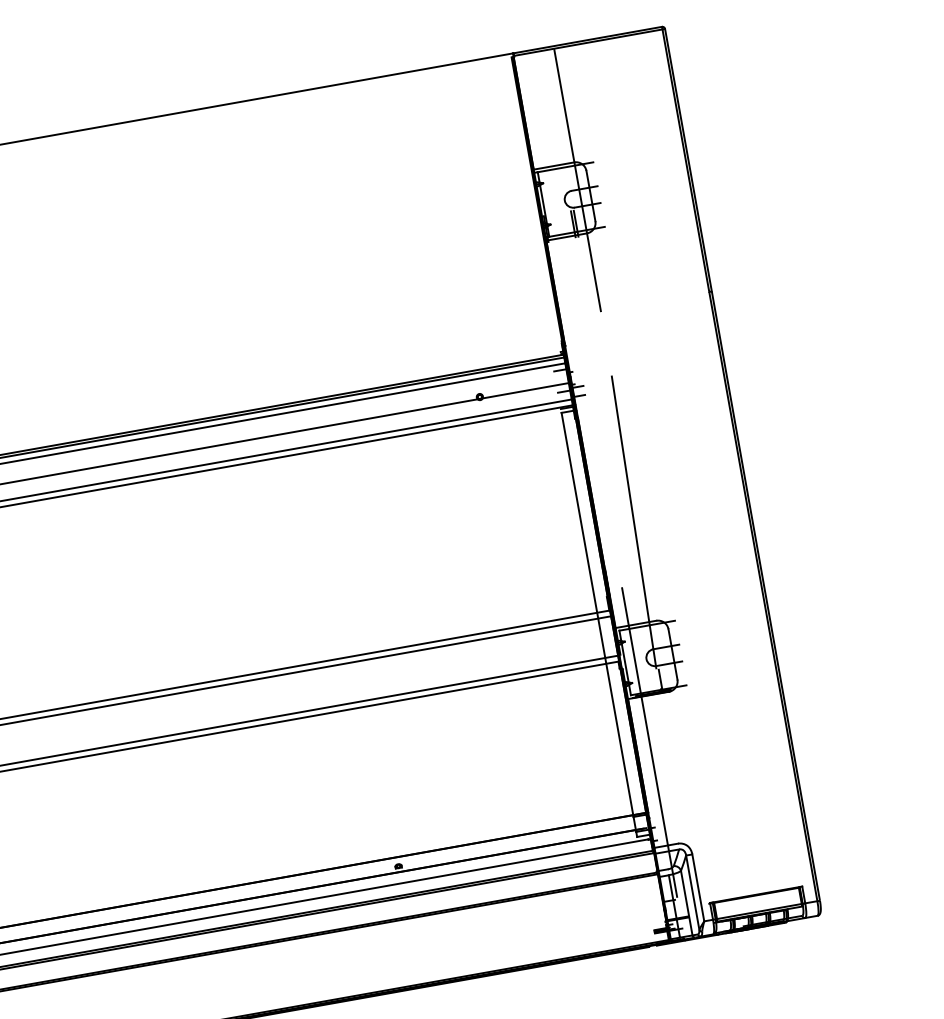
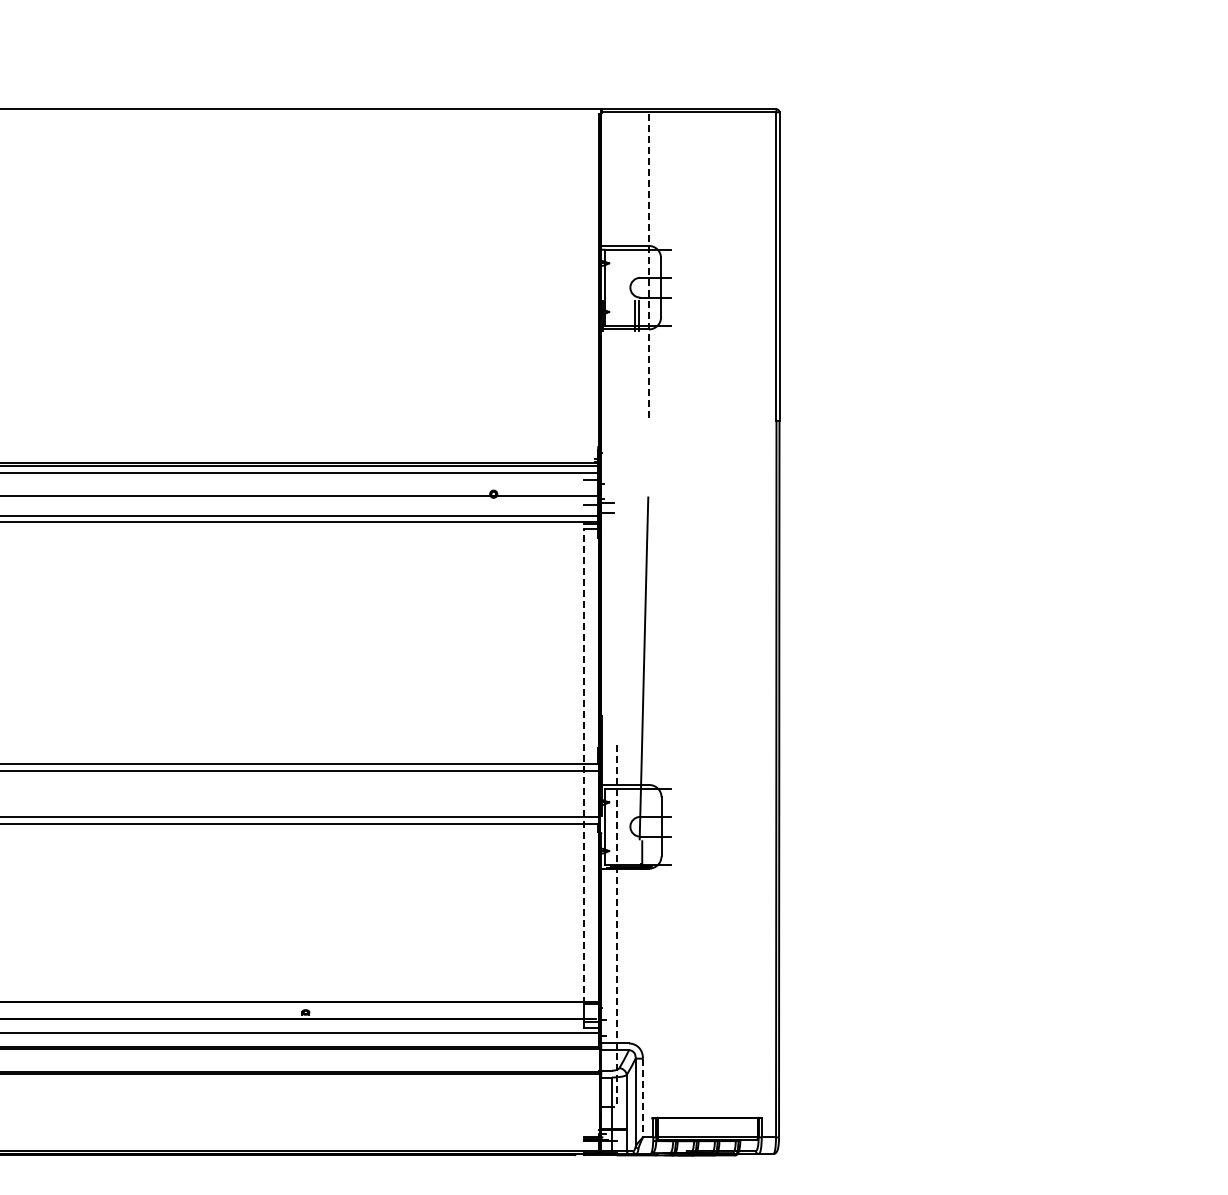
line: (578, 180) -> (649, 267), solid -> dashed
line: (597, 615) -> (583, 766), solid -> dashed
line: (649, 741) -> (617, 921), solid -> dashed
line: (698, 888) -> (643, 1098), solid -> dashed

